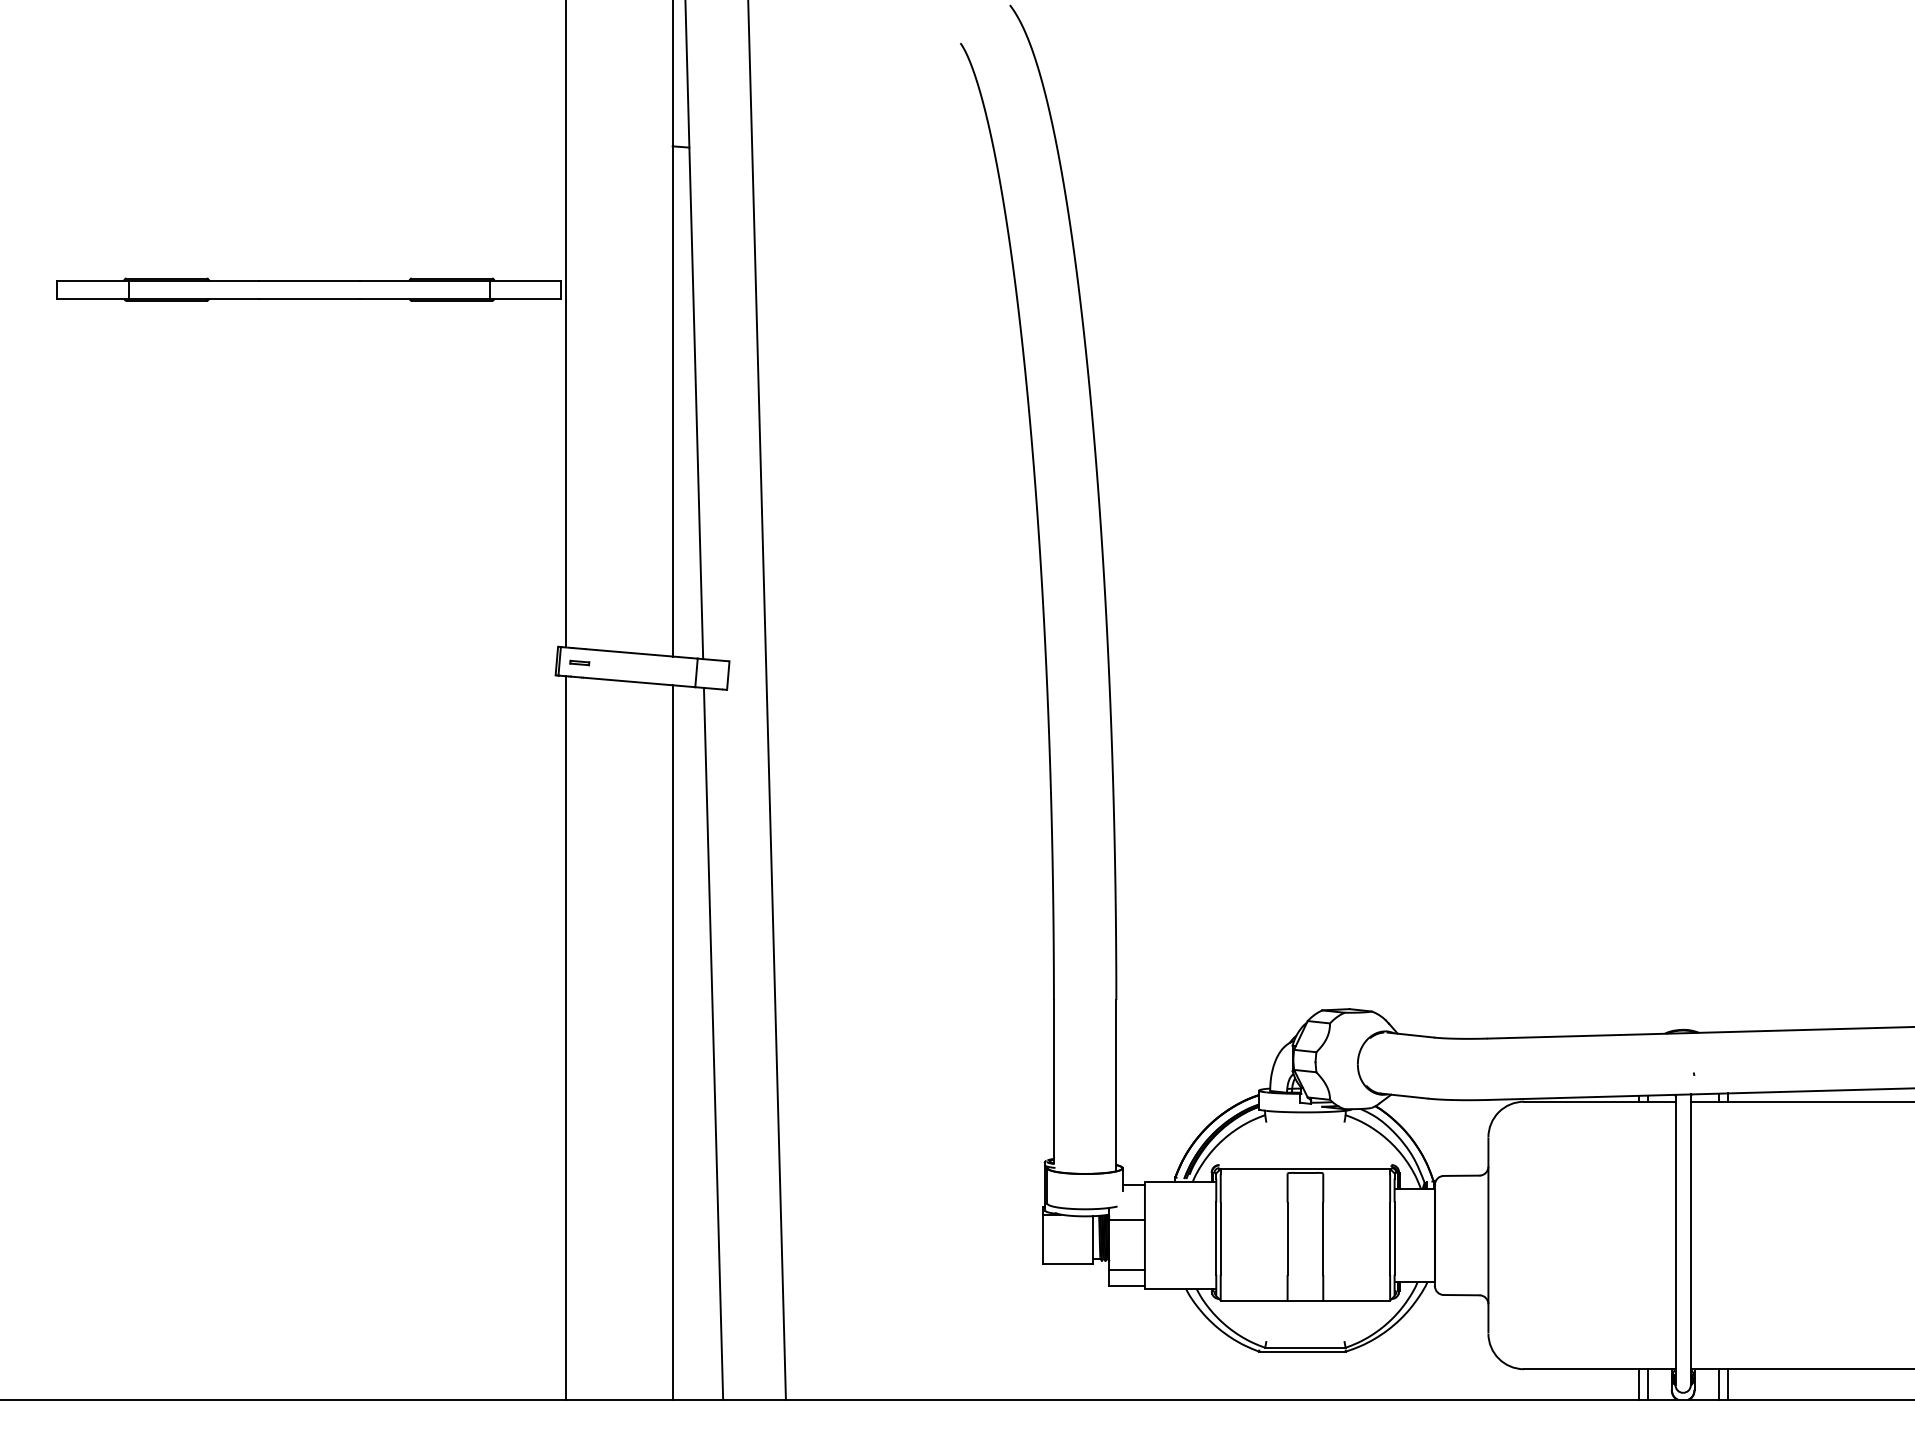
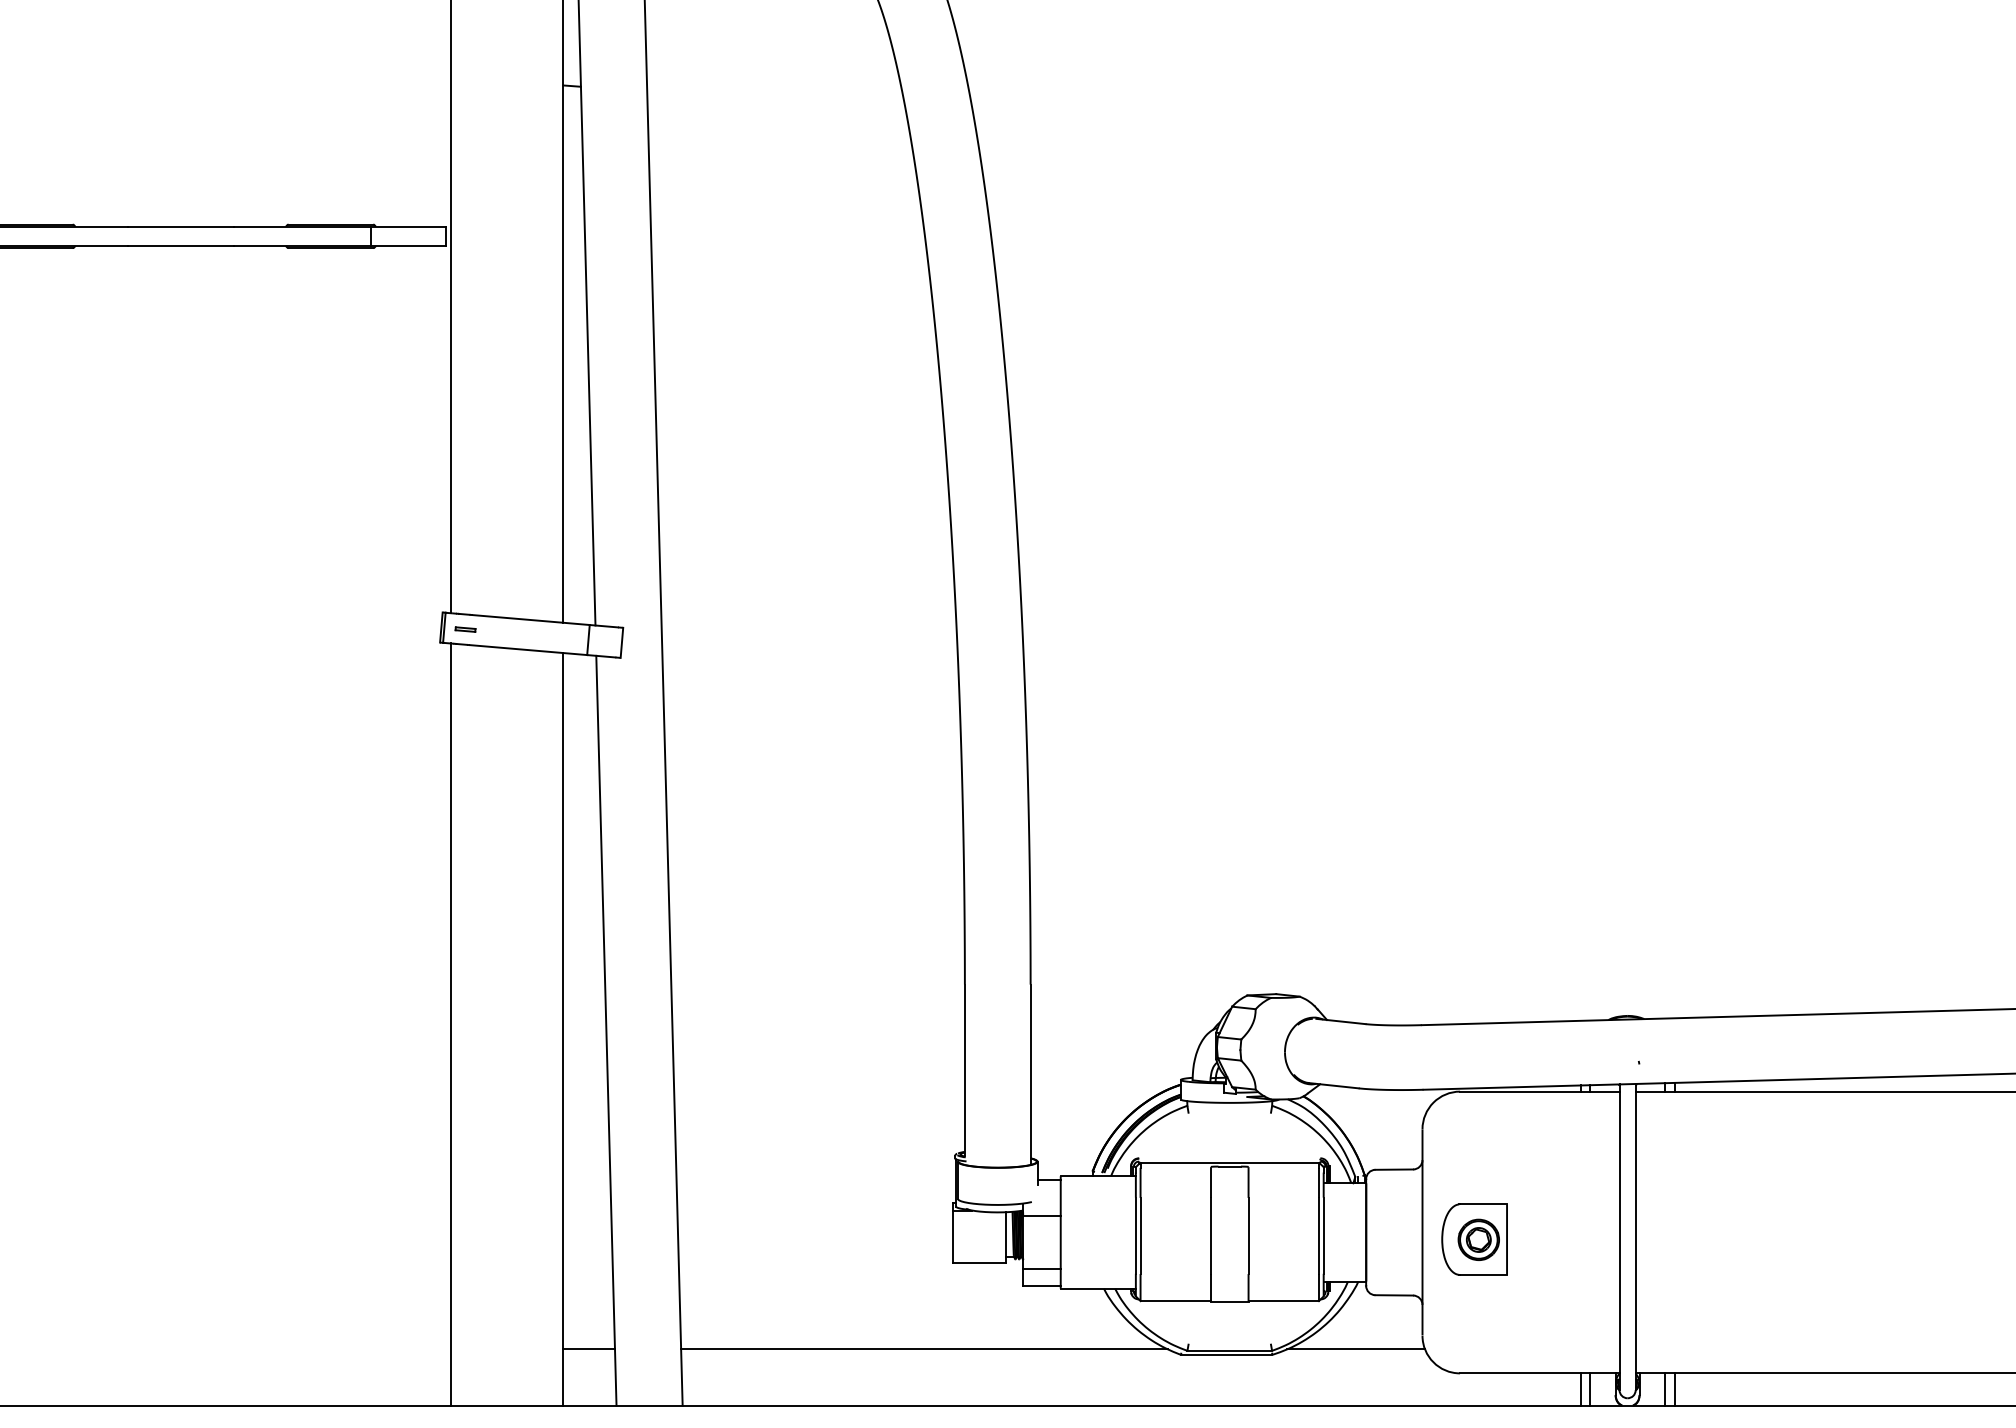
part: (1537, 1242) -> (1474, 1239), added
line: (696, 1346) -> (588, 1349), added
line: (1015, 1346) -> (924, 1349), added
line: (1425, 1346) -> (1356, 1349), added

